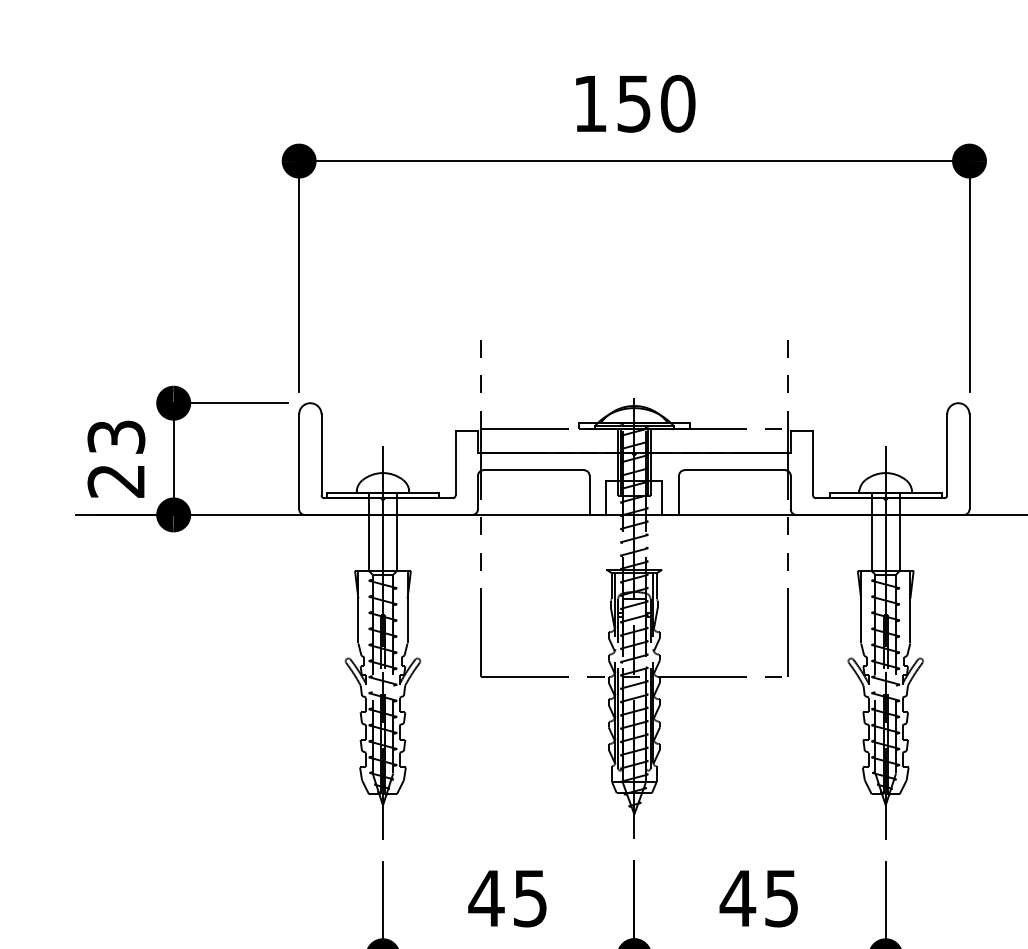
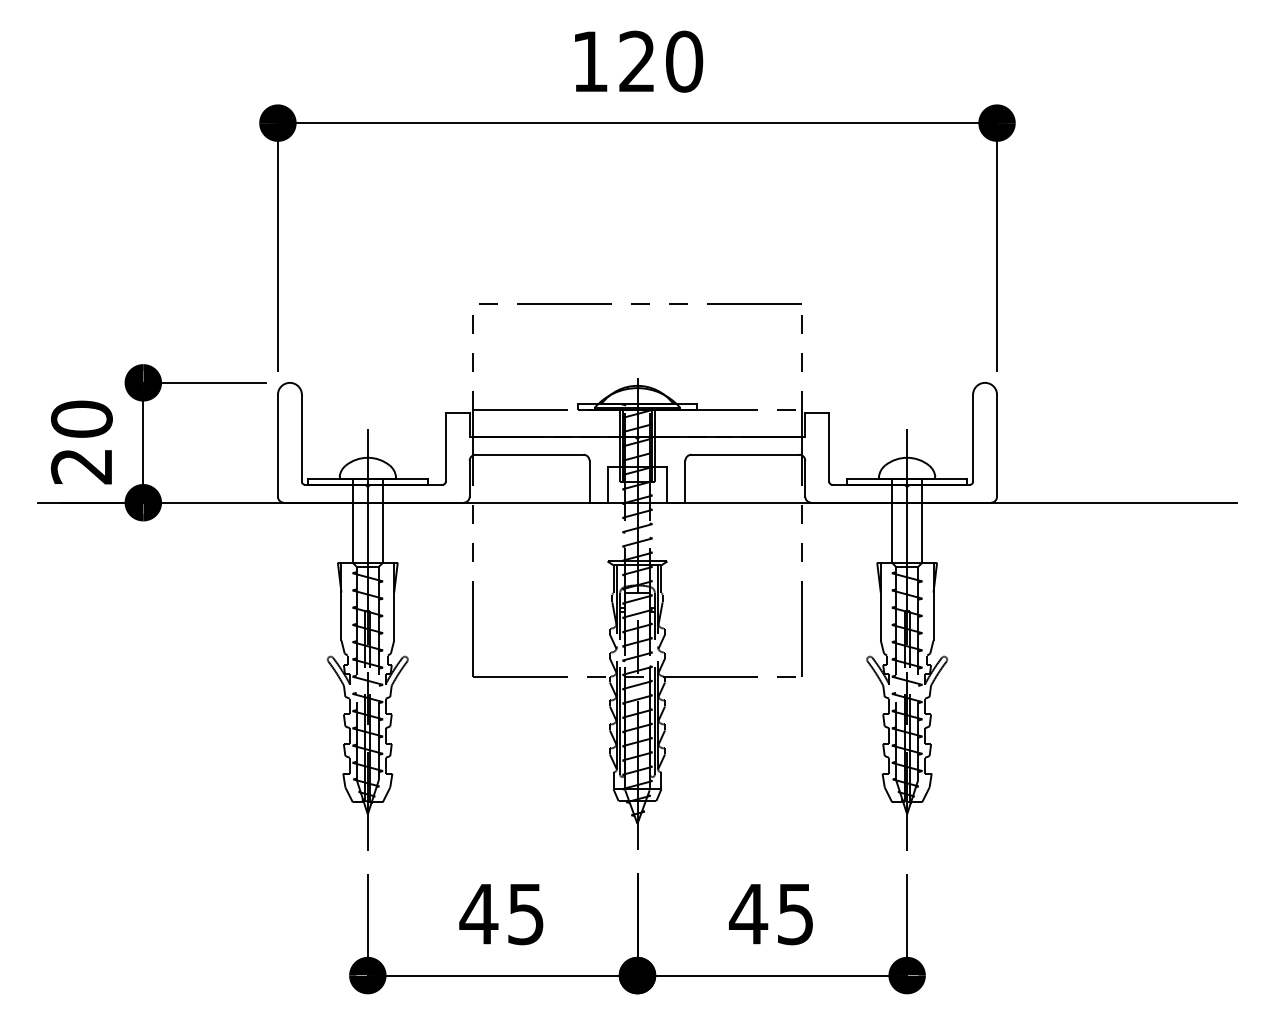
text: (633, 103) -> (636, 61), 150 -> 120
line: (637, 329) -> (640, 303), added
text: (116, 436) -> (81, 418), 23 -> 20

